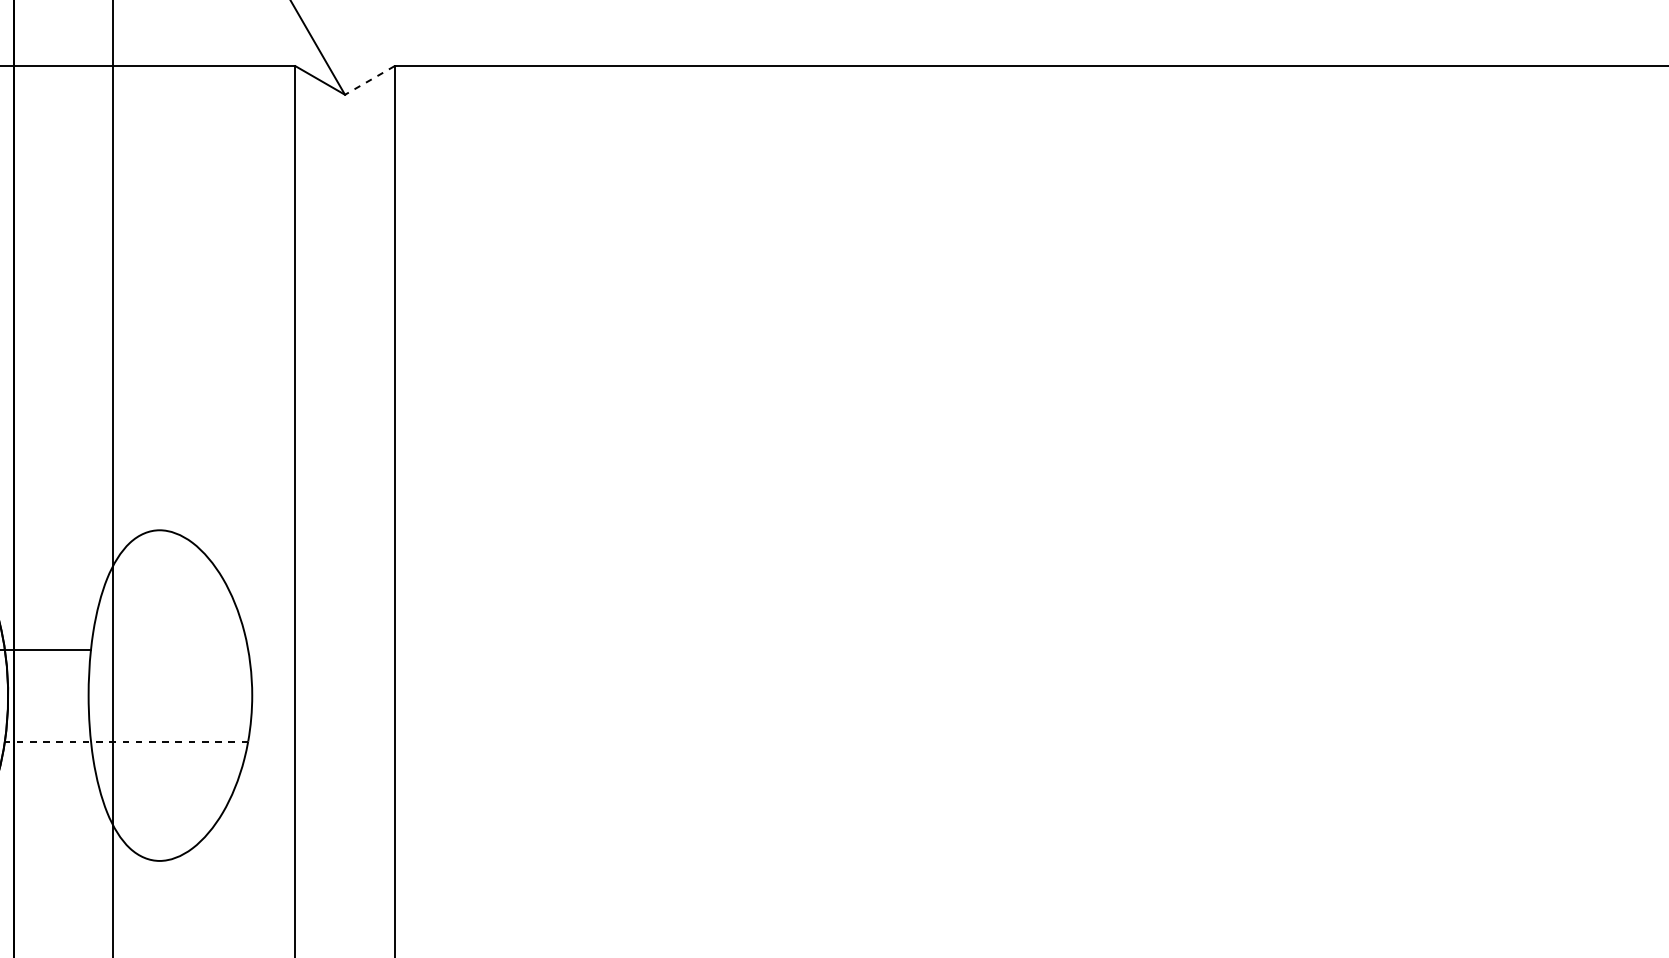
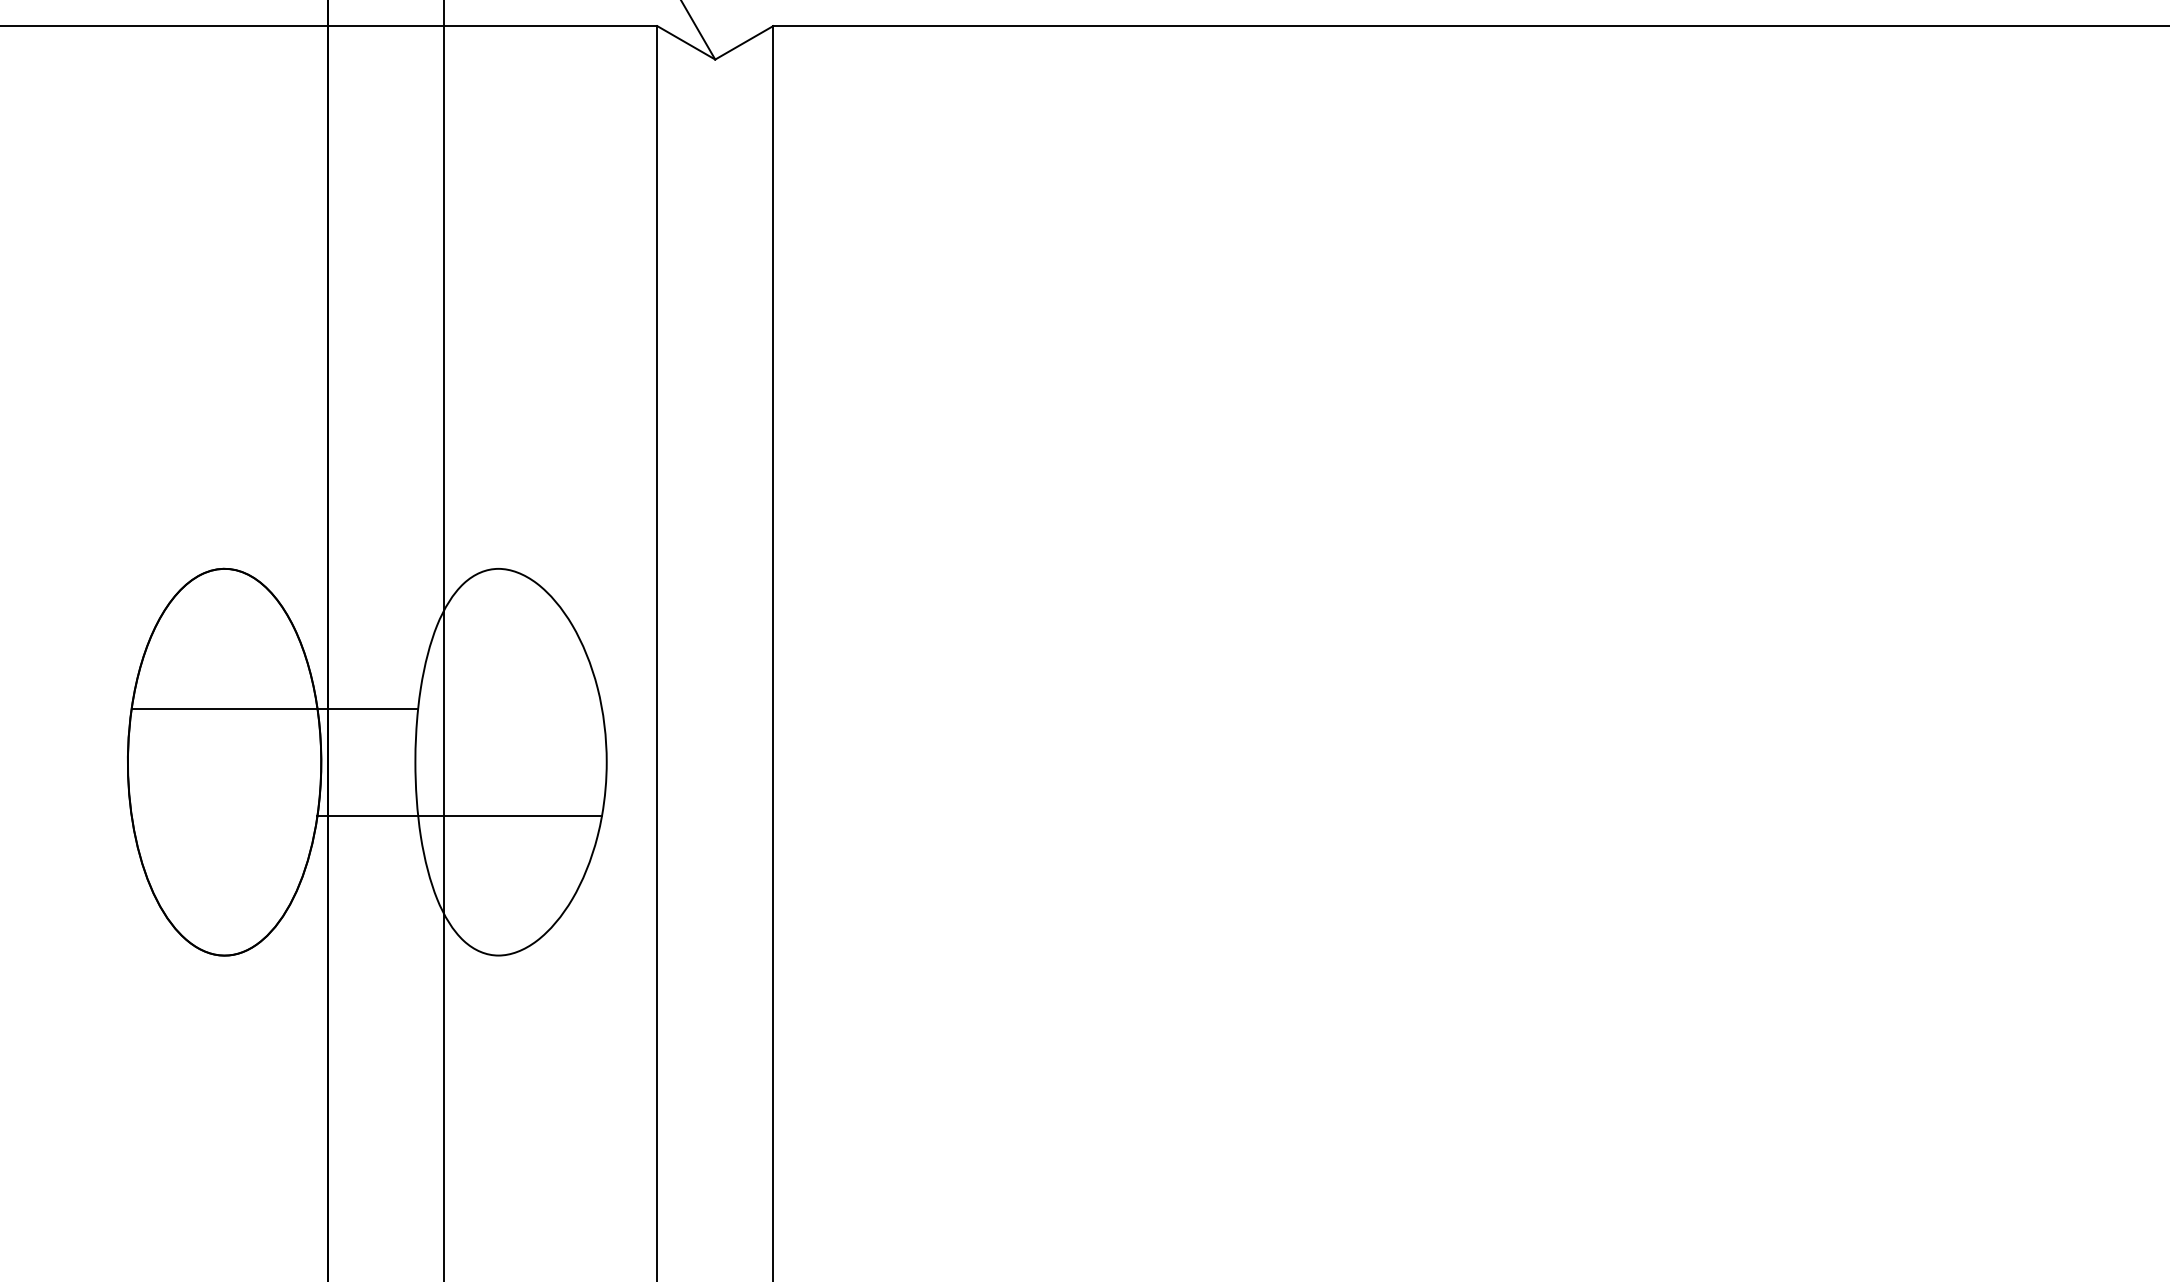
line: (369, 81) -> (743, 43), dashed -> solid
line: (126, 741) -> (459, 815), dashed -> solid

